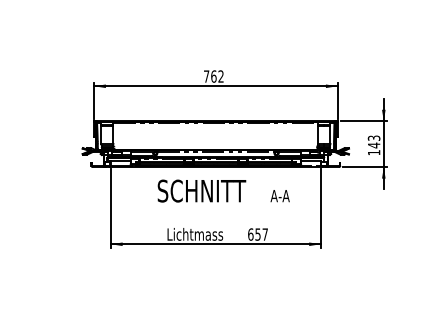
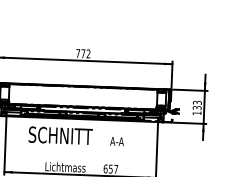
text: (213, 76) -> (83, 53), 762 -> 772
text: (373, 145) -> (196, 108), 143 -> 133
text: (223, 190) -> (76, 135), moved

